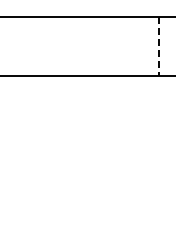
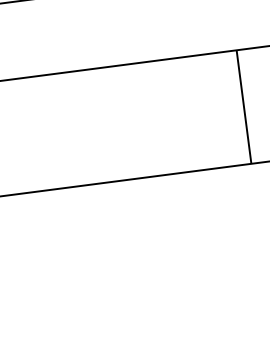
line: (159, 47) -> (244, 108), dashed -> solid

